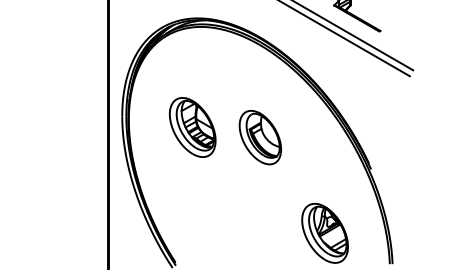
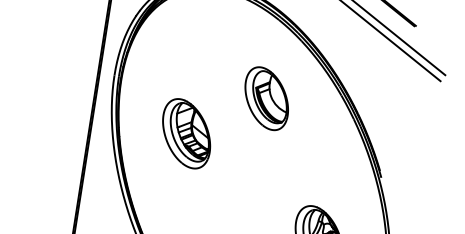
part: (192, 127) -> (186, 133), moved
part: (259, 137) -> (265, 98), moved

